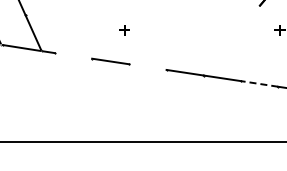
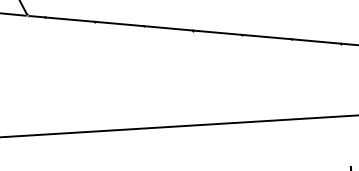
line: (73, 55) -> (69, 19), added
line: (147, 66) -> (167, 27), added
line: (259, 83) -> (316, 40), dashed -> solid

